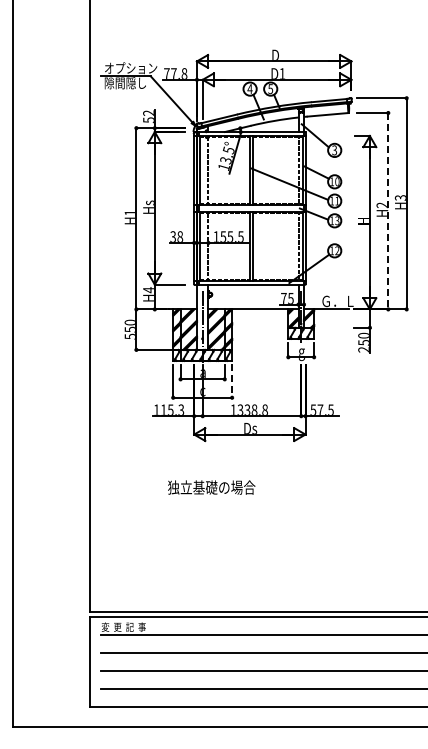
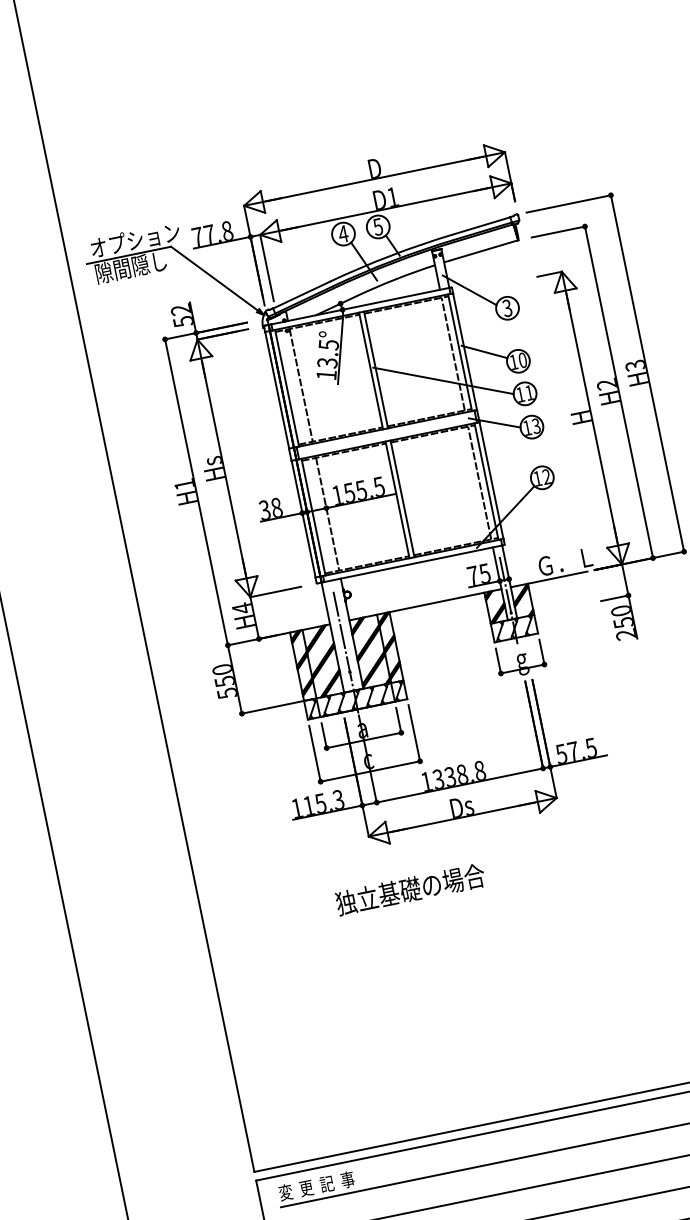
line: (388, 211) -> (619, 392), dashed -> solid
line: (232, 381) -> (415, 733), dashed -> solid
text: (211, 487) -> (410, 889), moved

